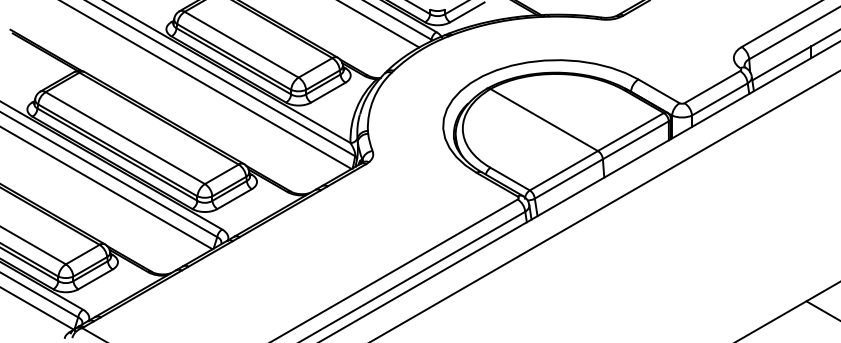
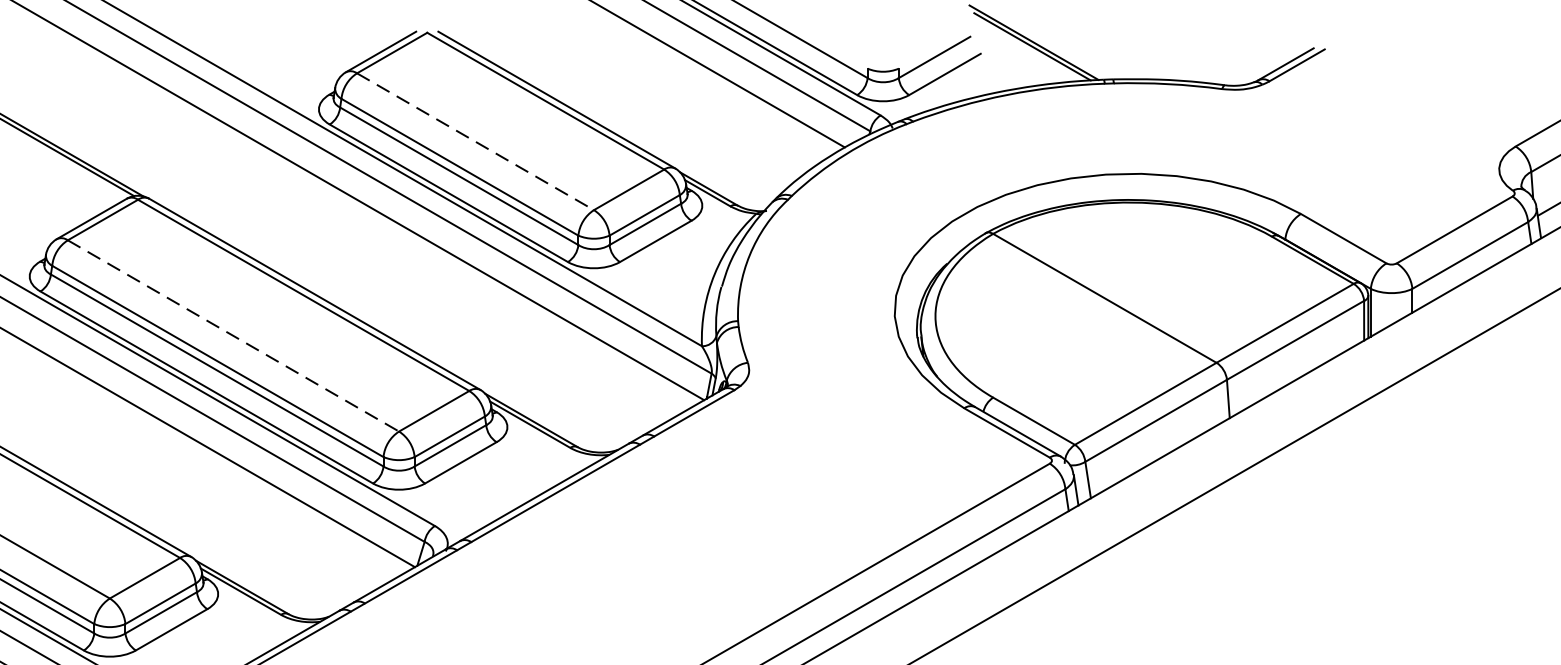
line: (241, 44) -> (475, 141), solid -> dashed
line: (125, 138) -> (233, 336), solid -> dashed

